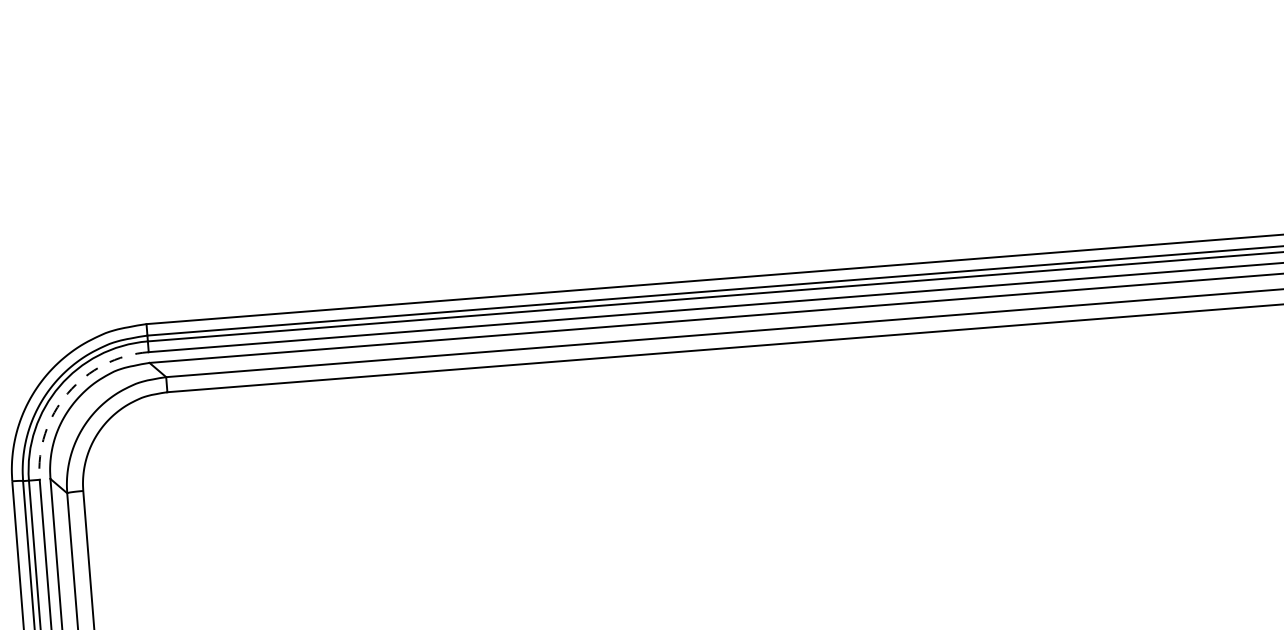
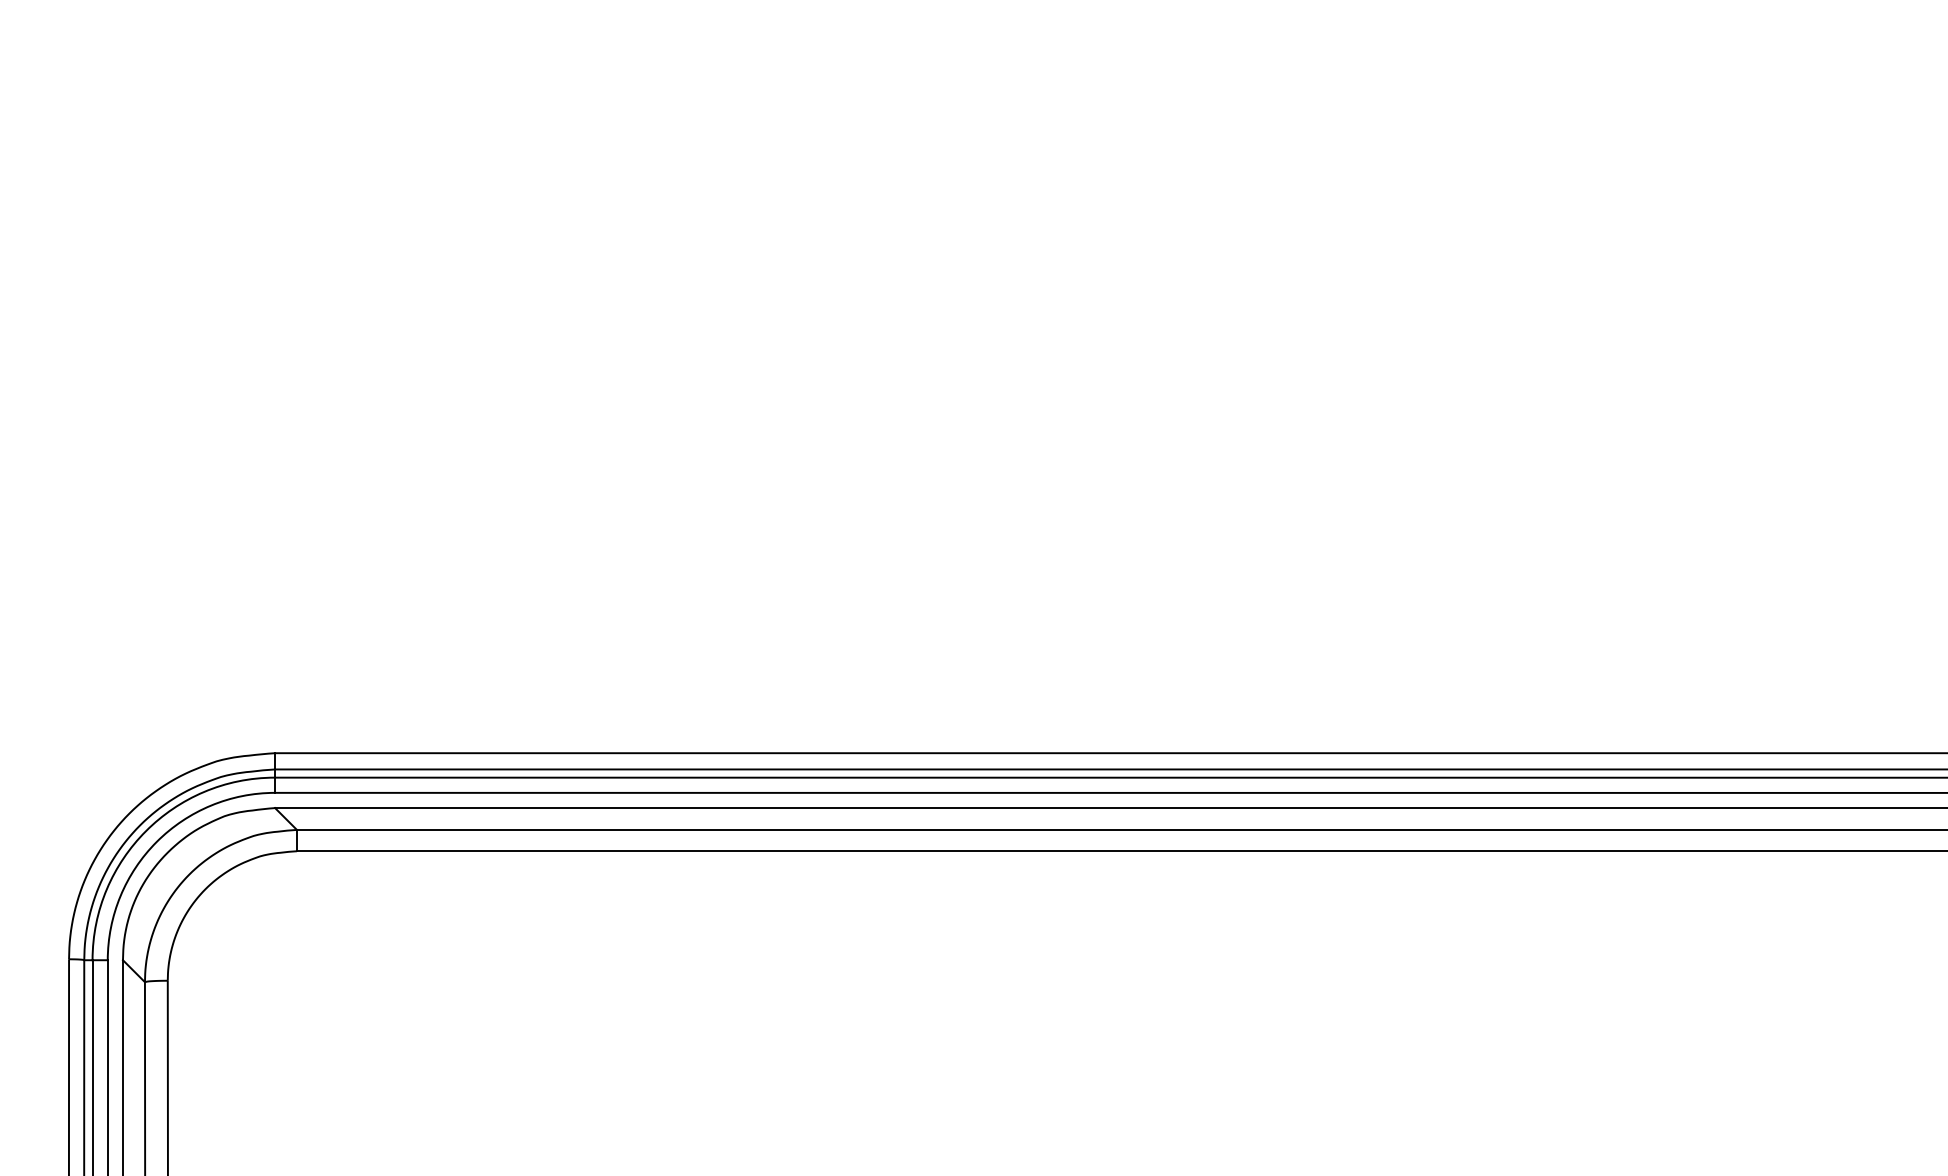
arc: (67, 393) -> (156, 841), dashed -> solid

